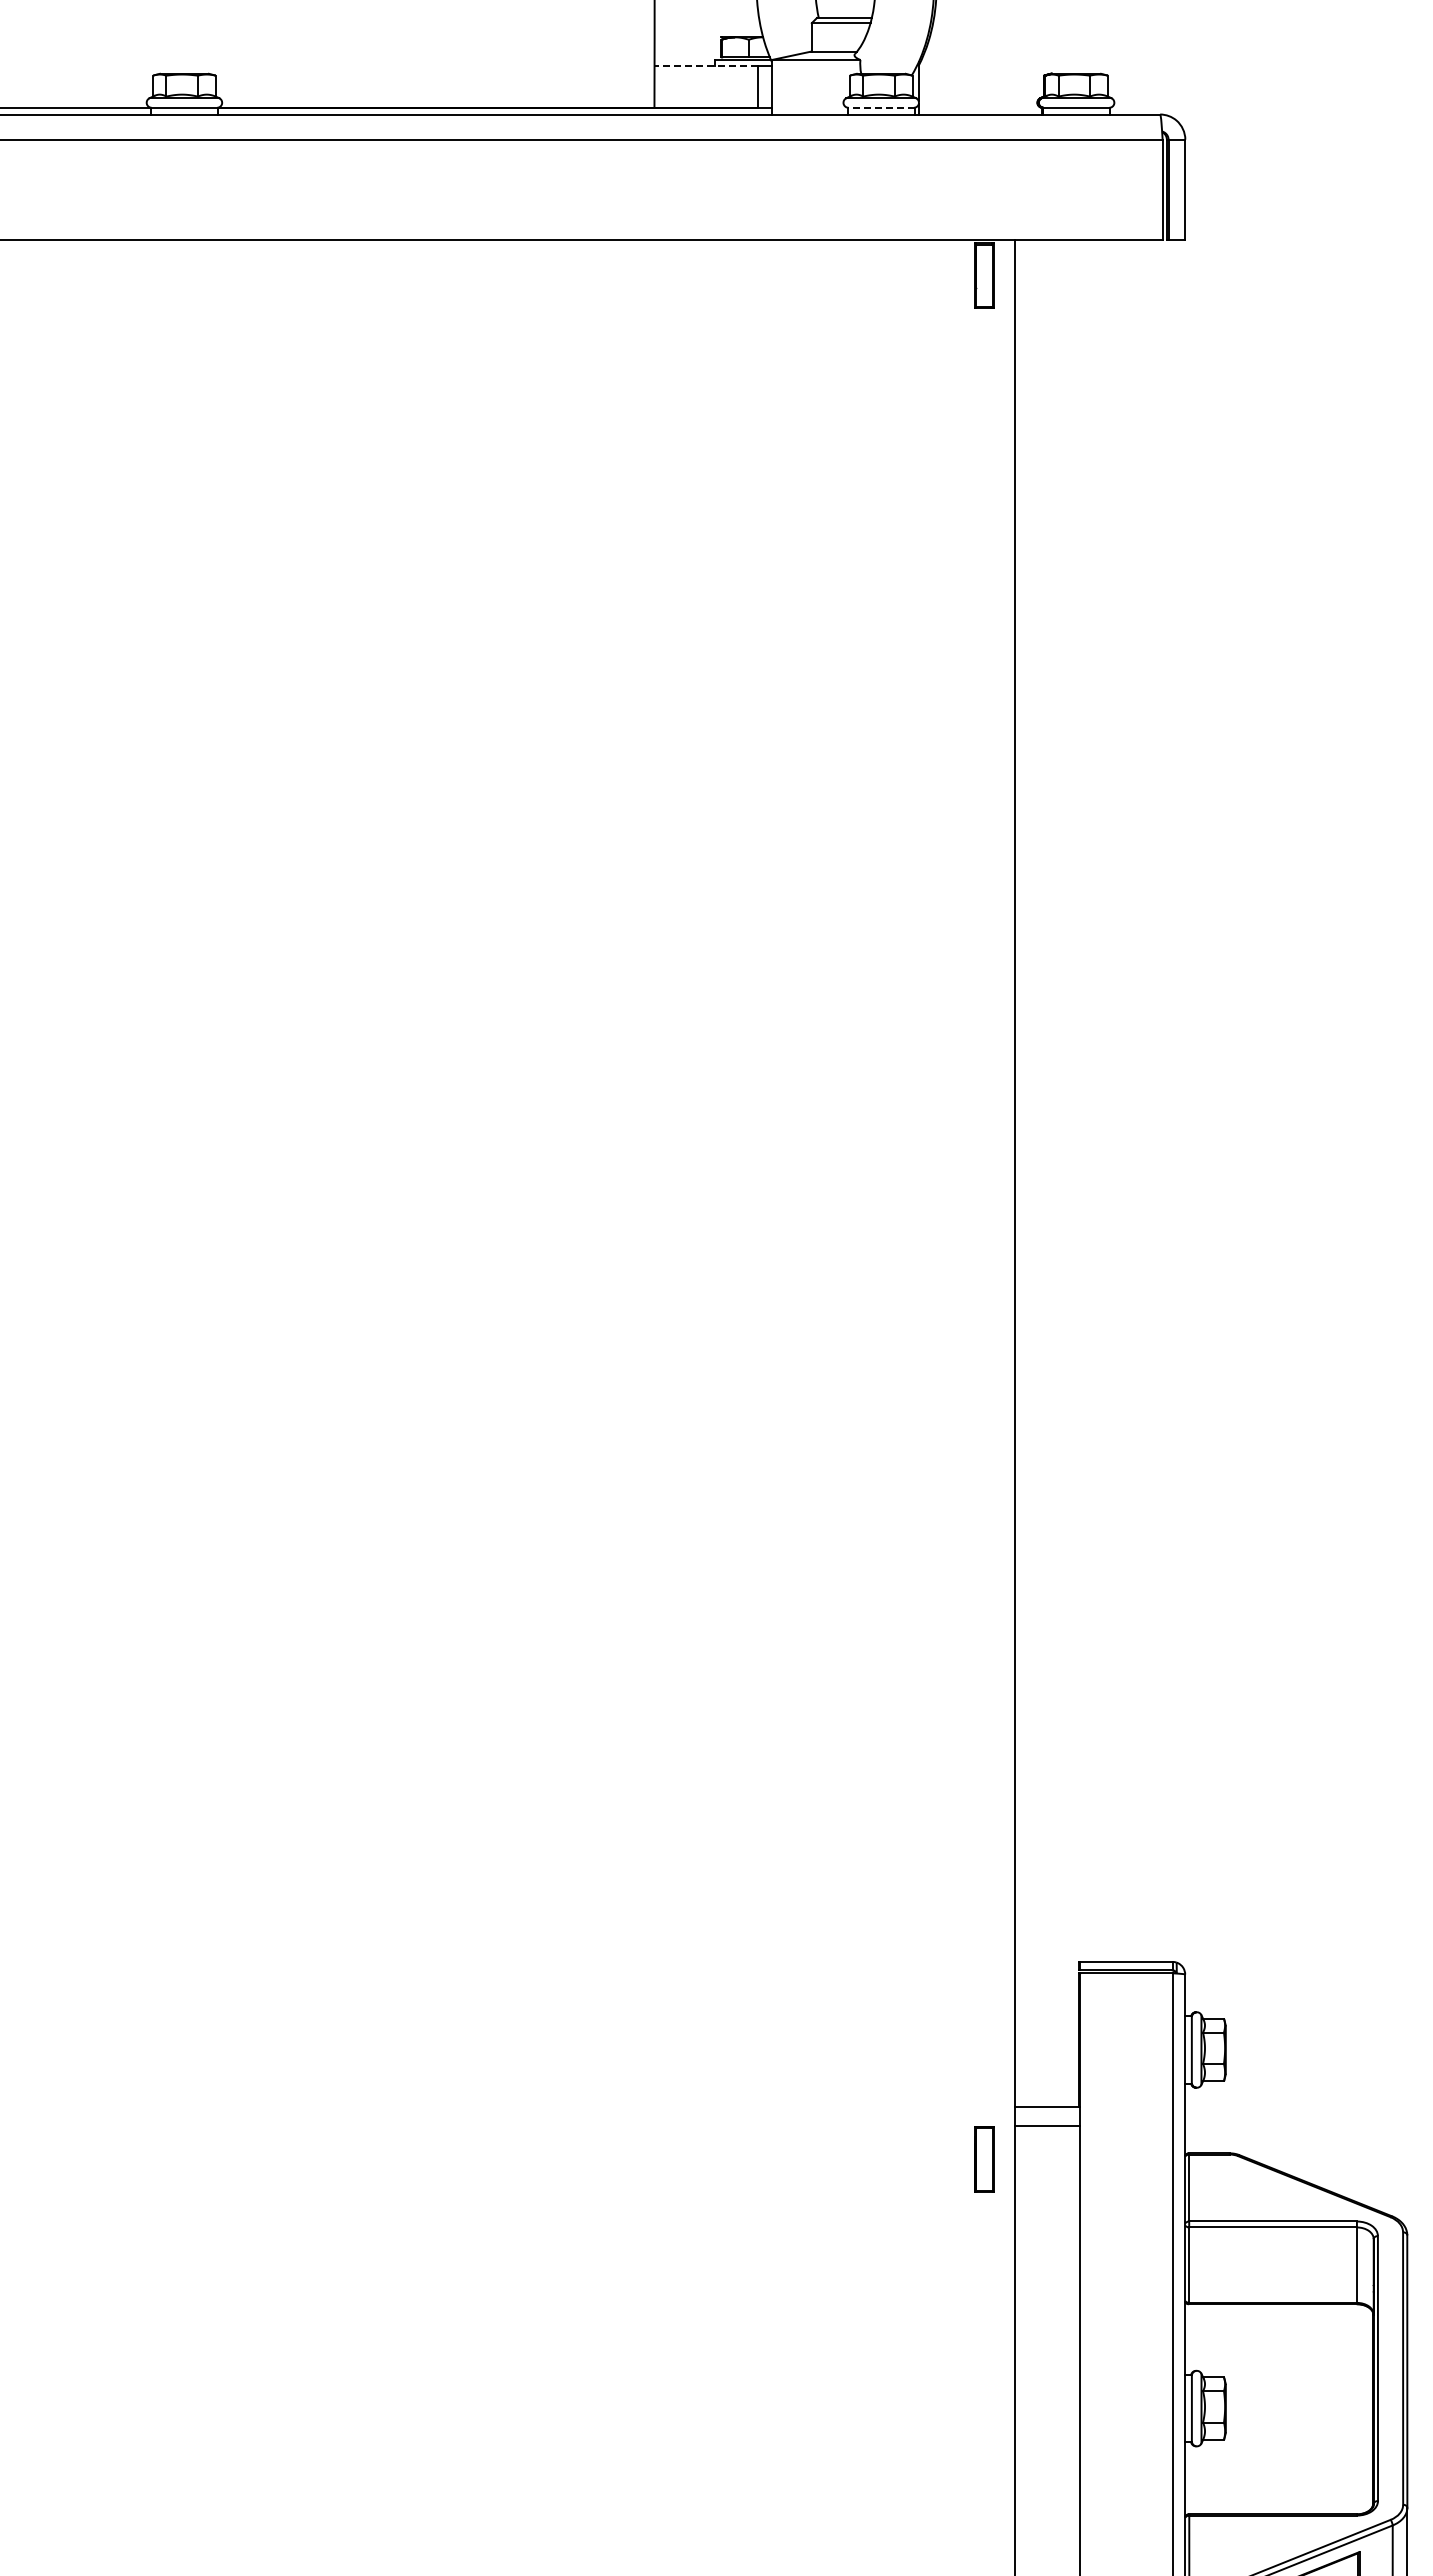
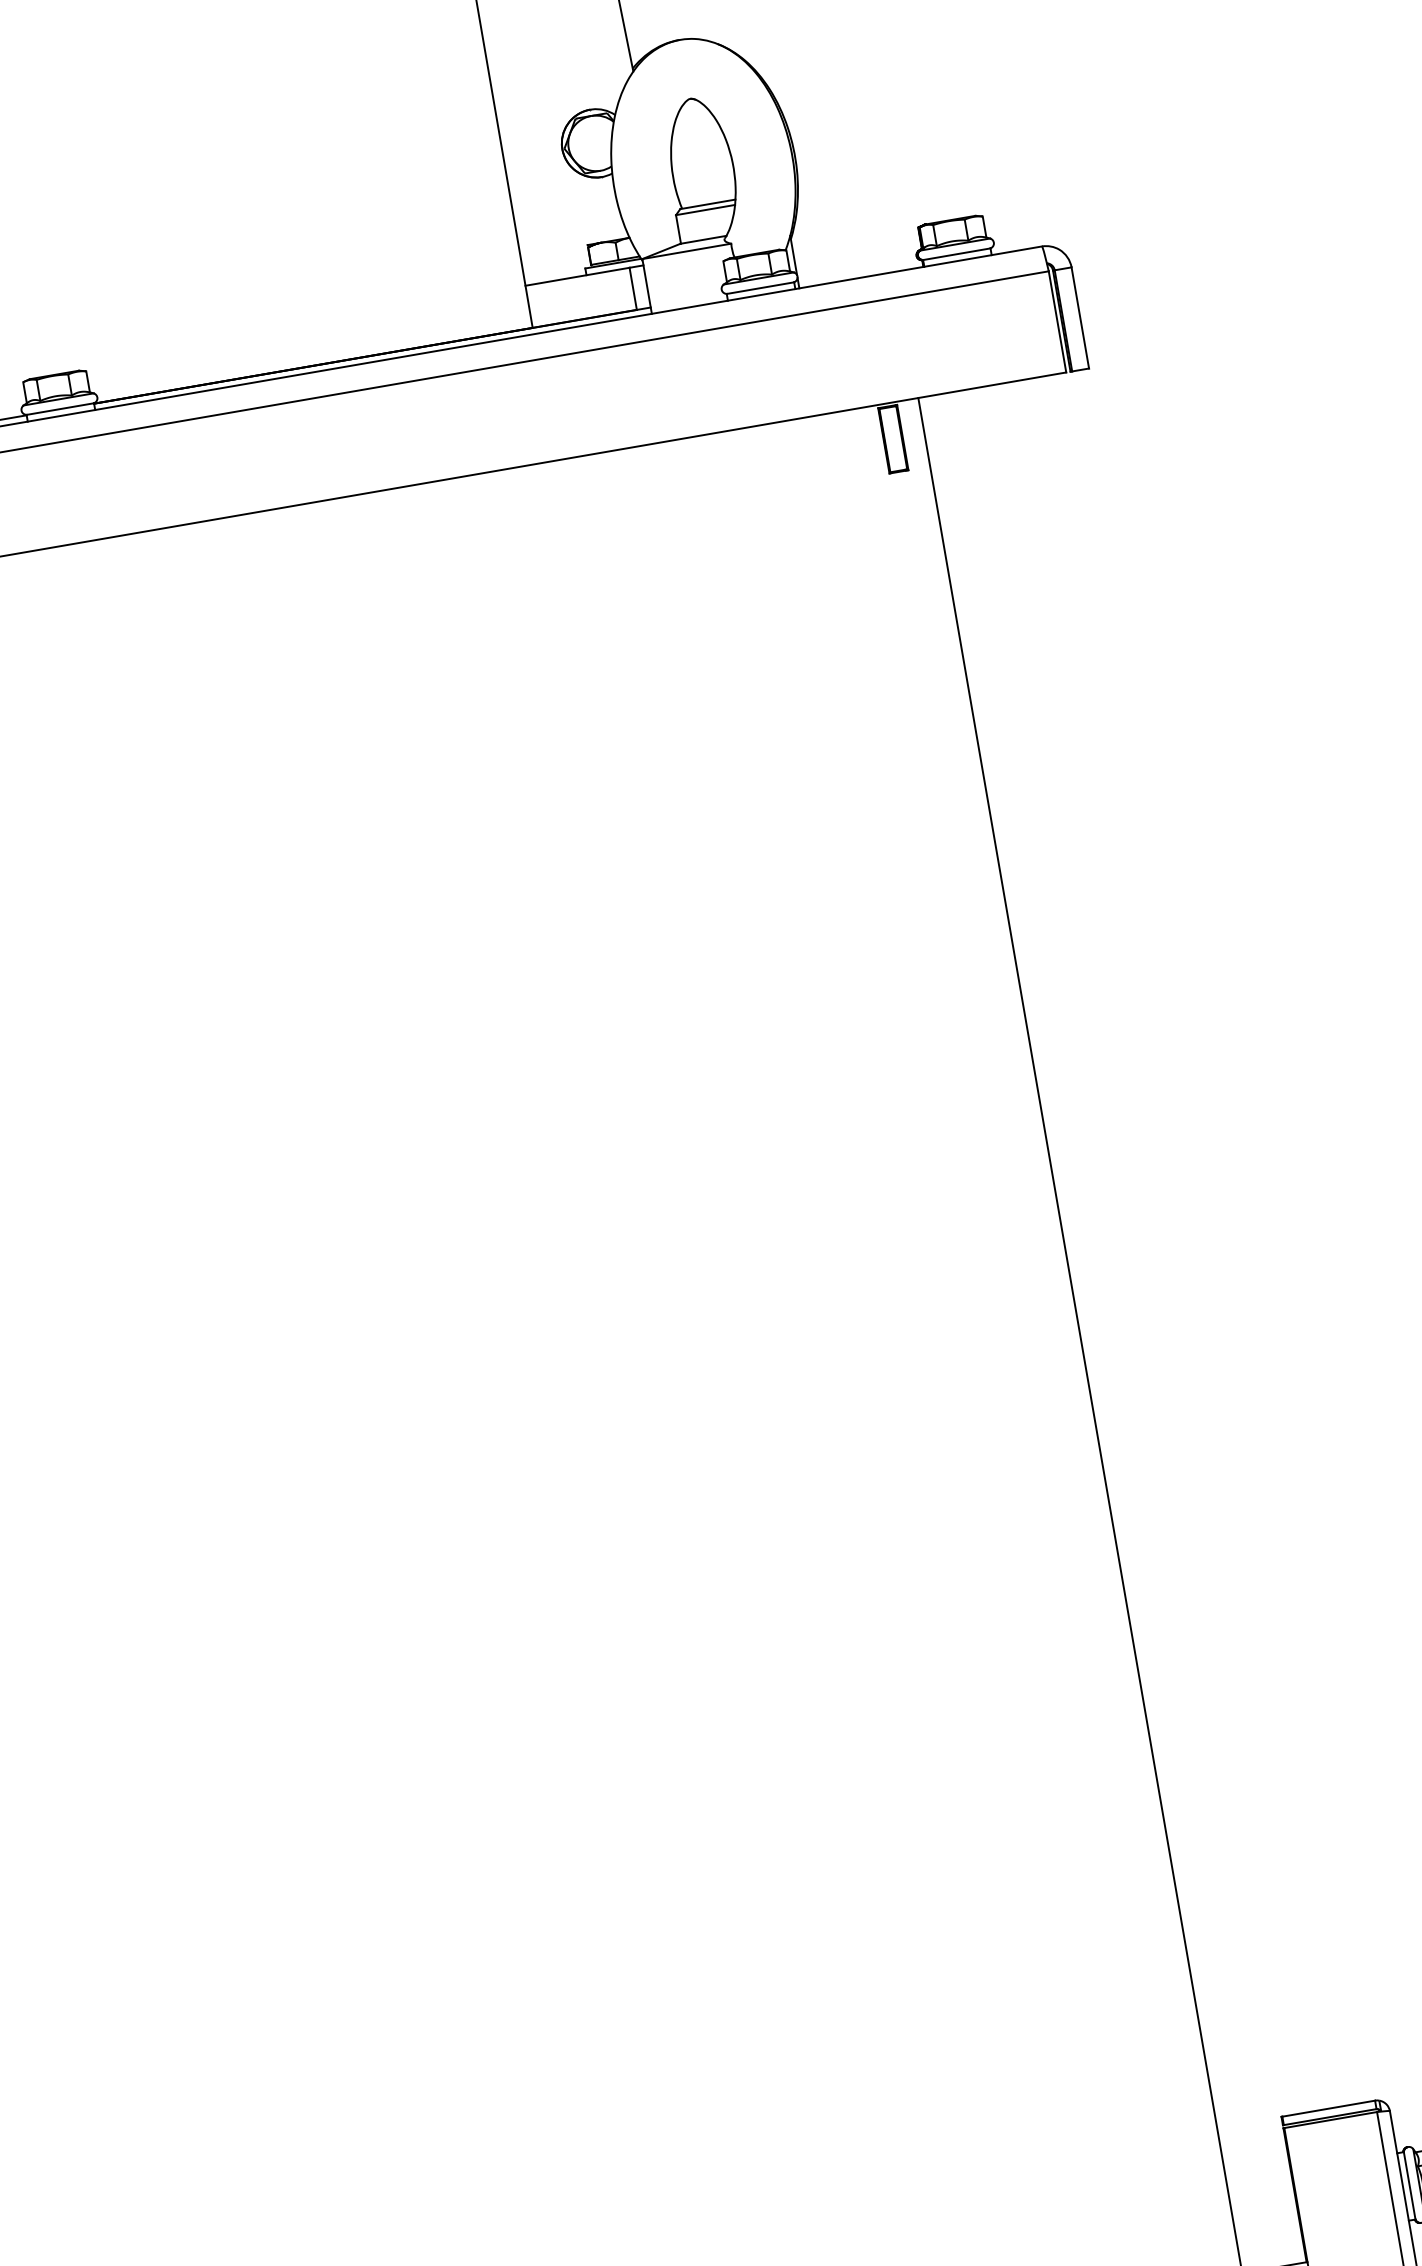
line: (706, 66) -> (577, 276), dashed -> solid
line: (881, 107) -> (760, 287), dashed -> solid

